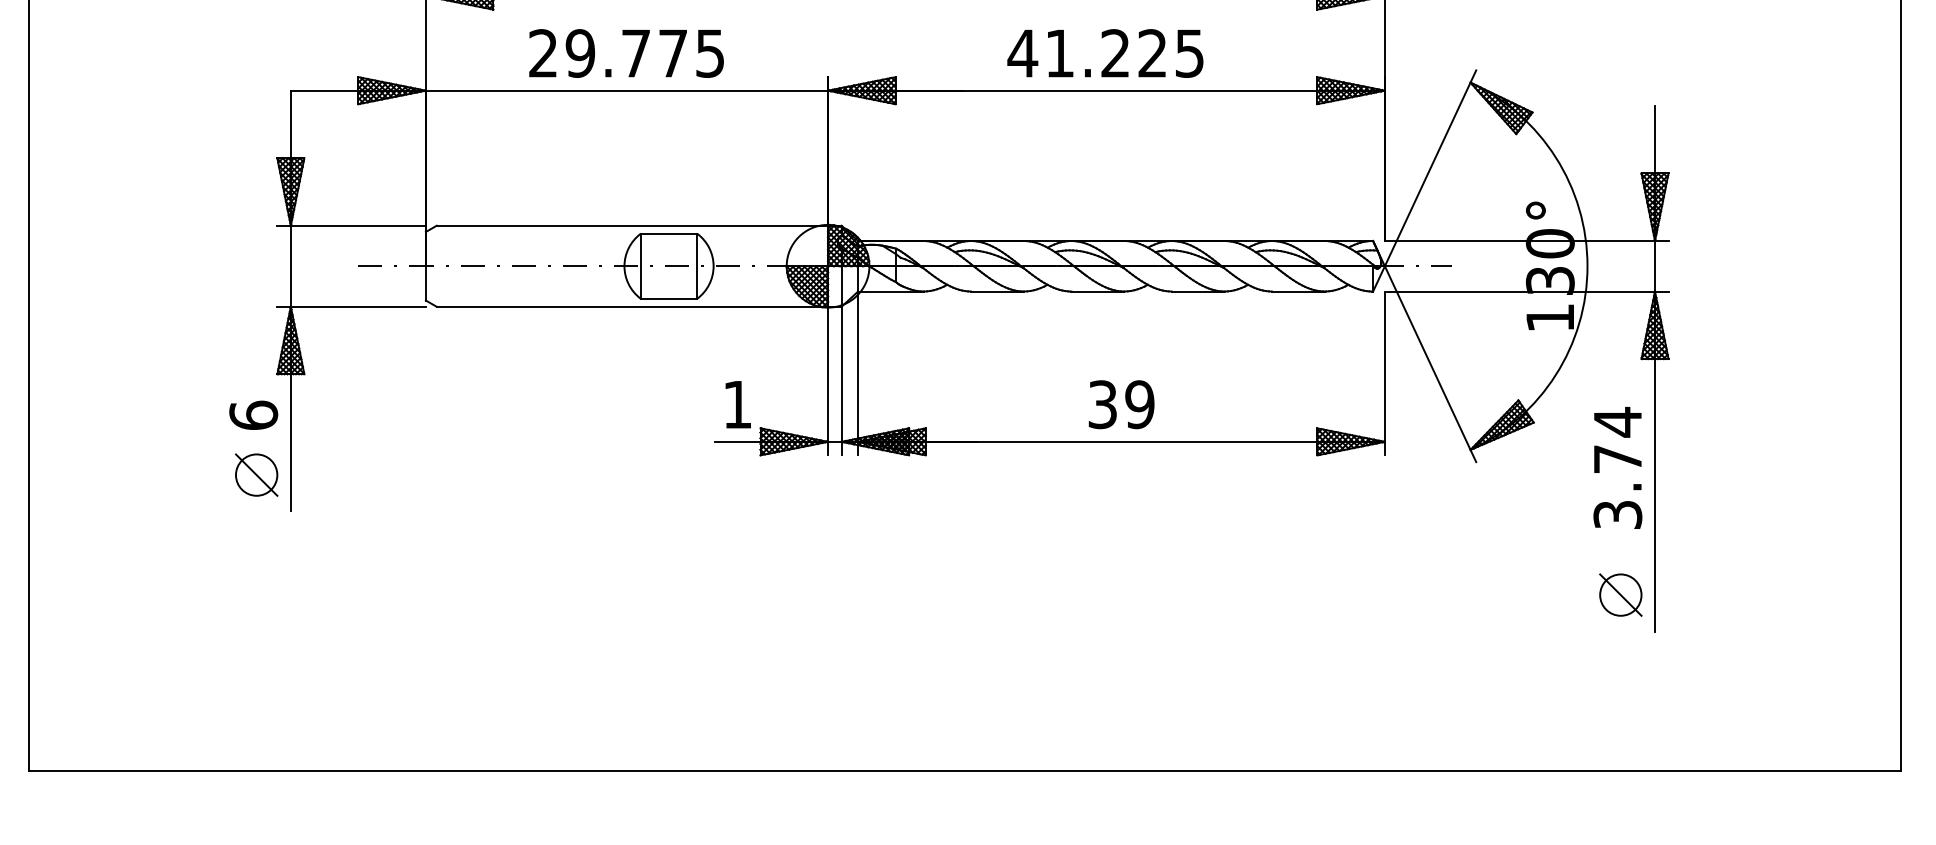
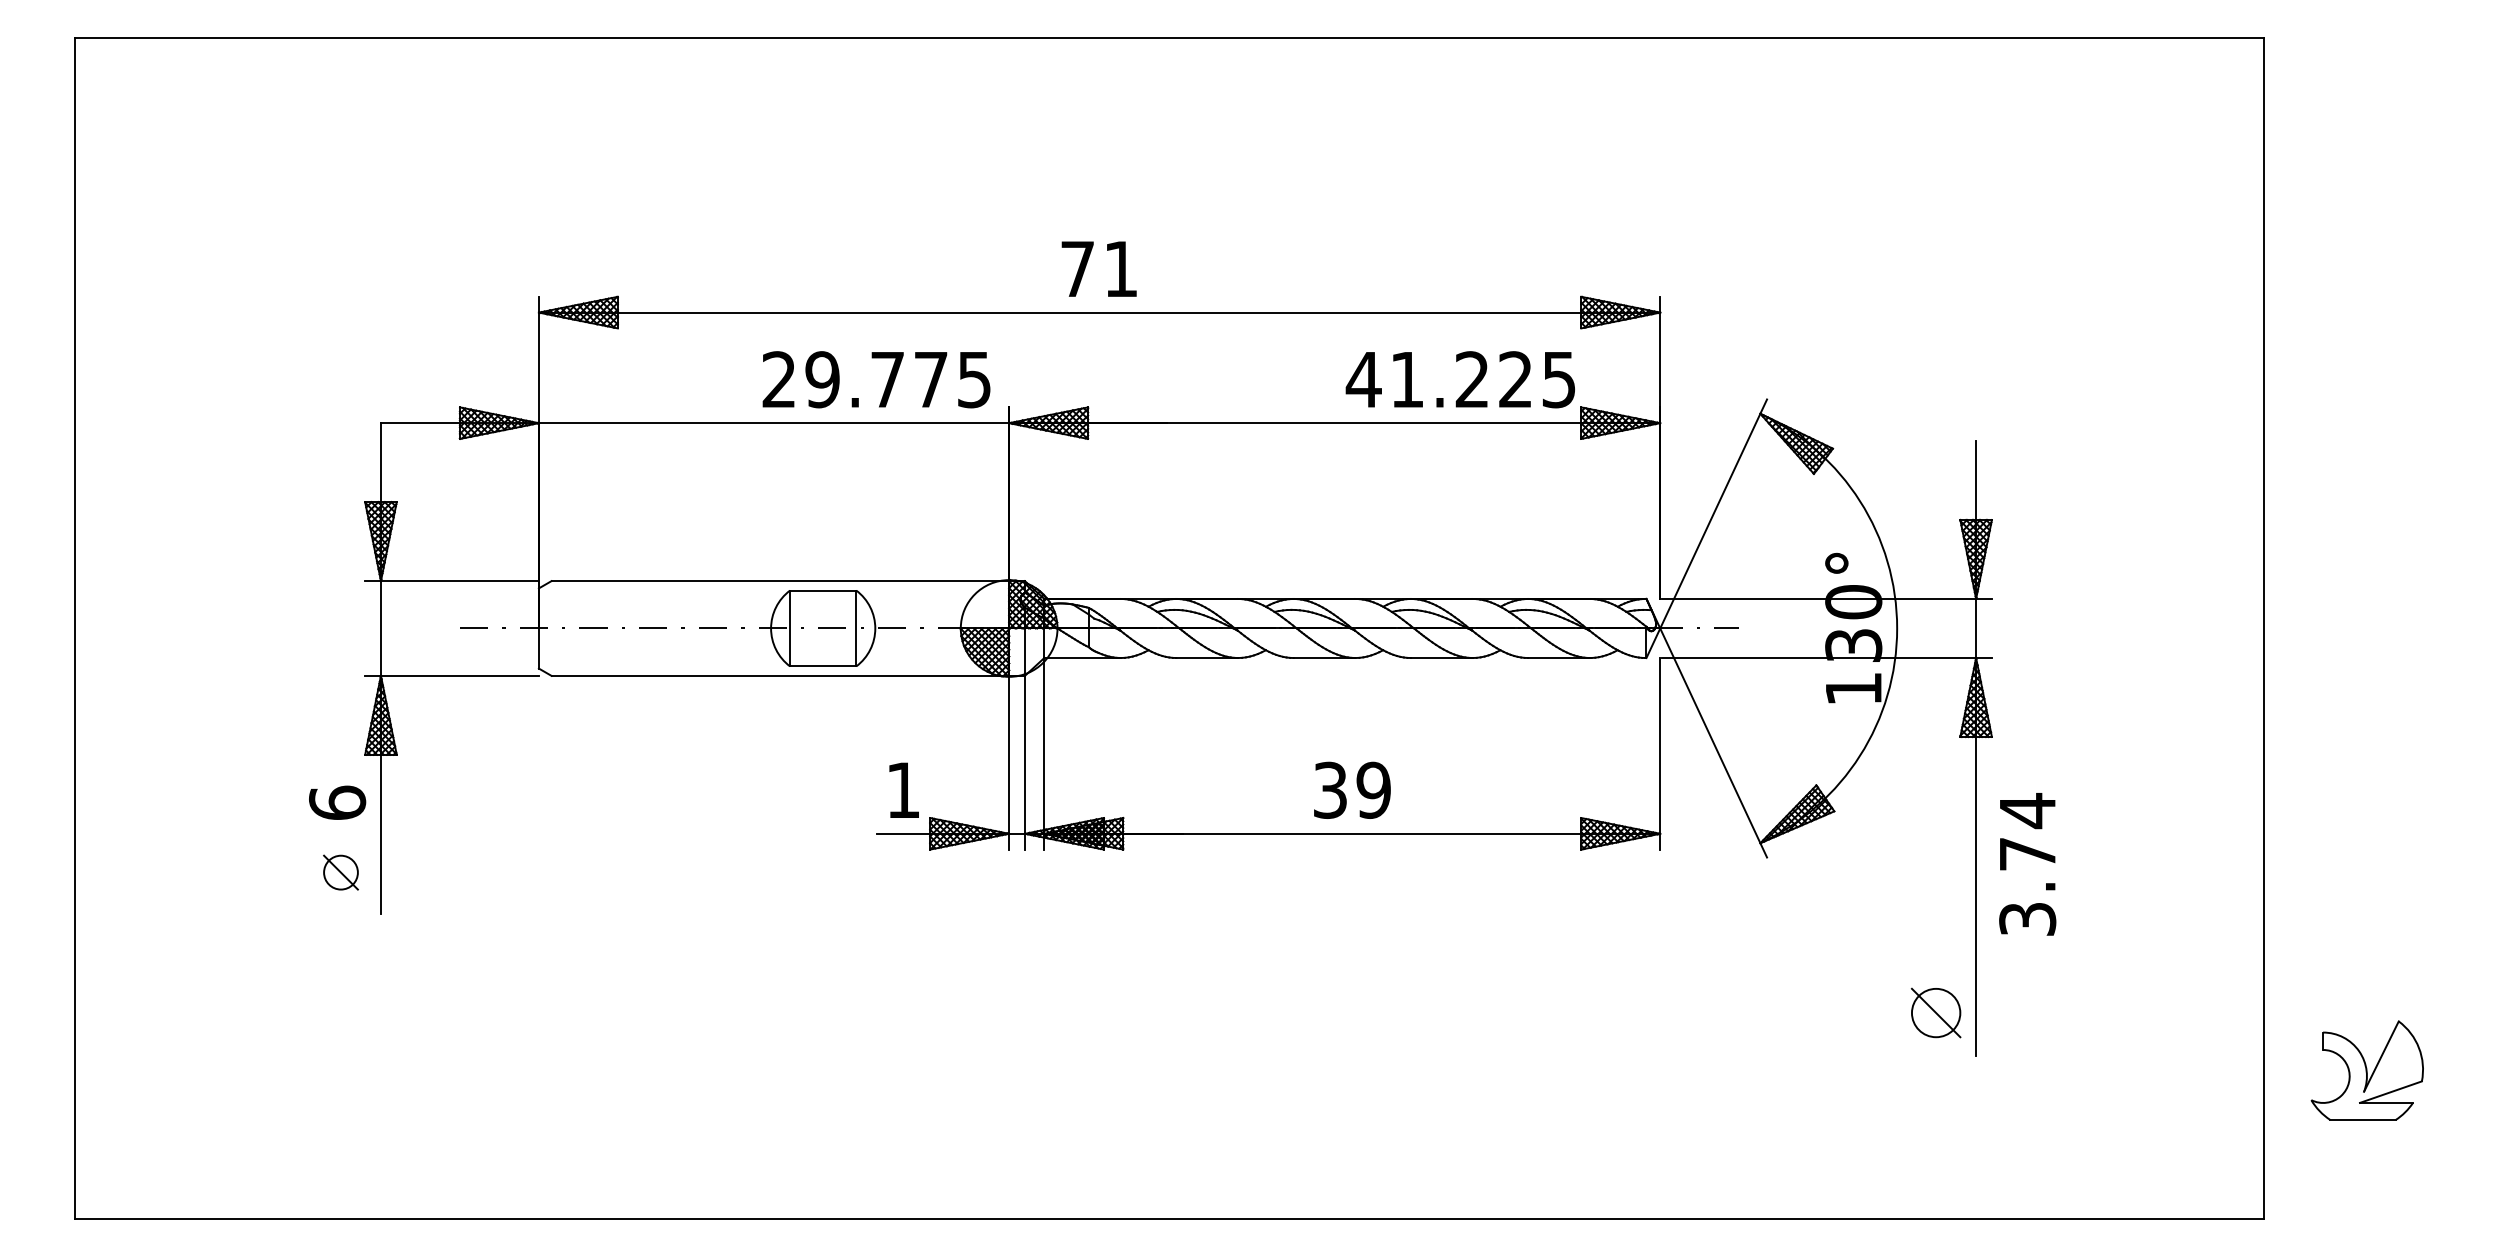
text: (626, 53) -> (876, 379), moved
text: (1104, 53) -> (1459, 379), moved
text: (1617, 468) -> (2027, 864), moved
part: (256, 474) -> (340, 872), size x0.7

